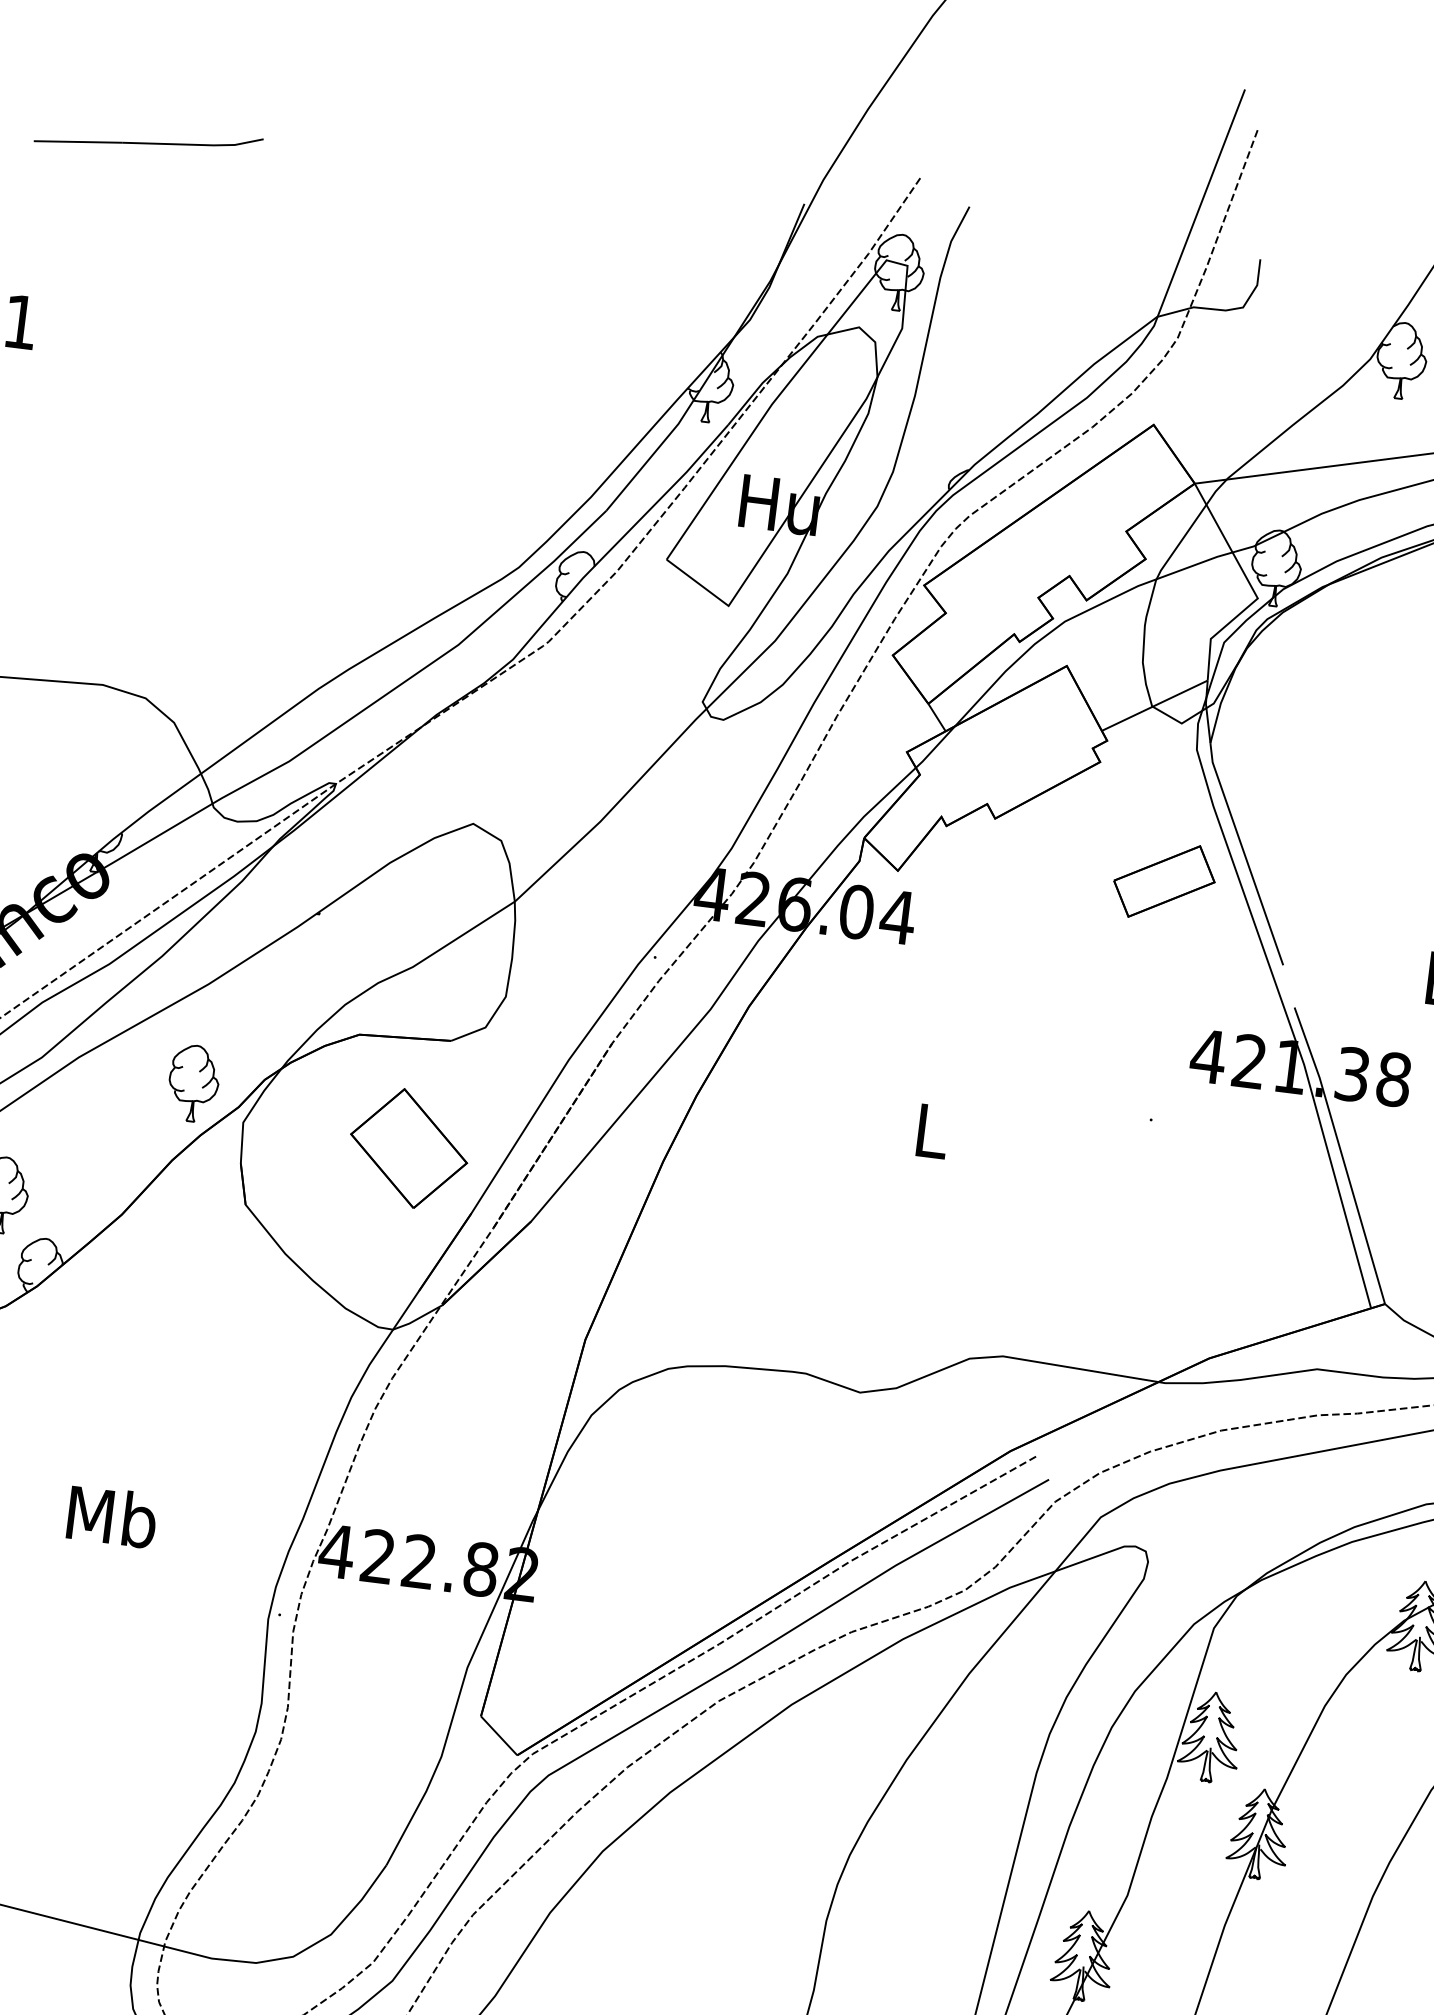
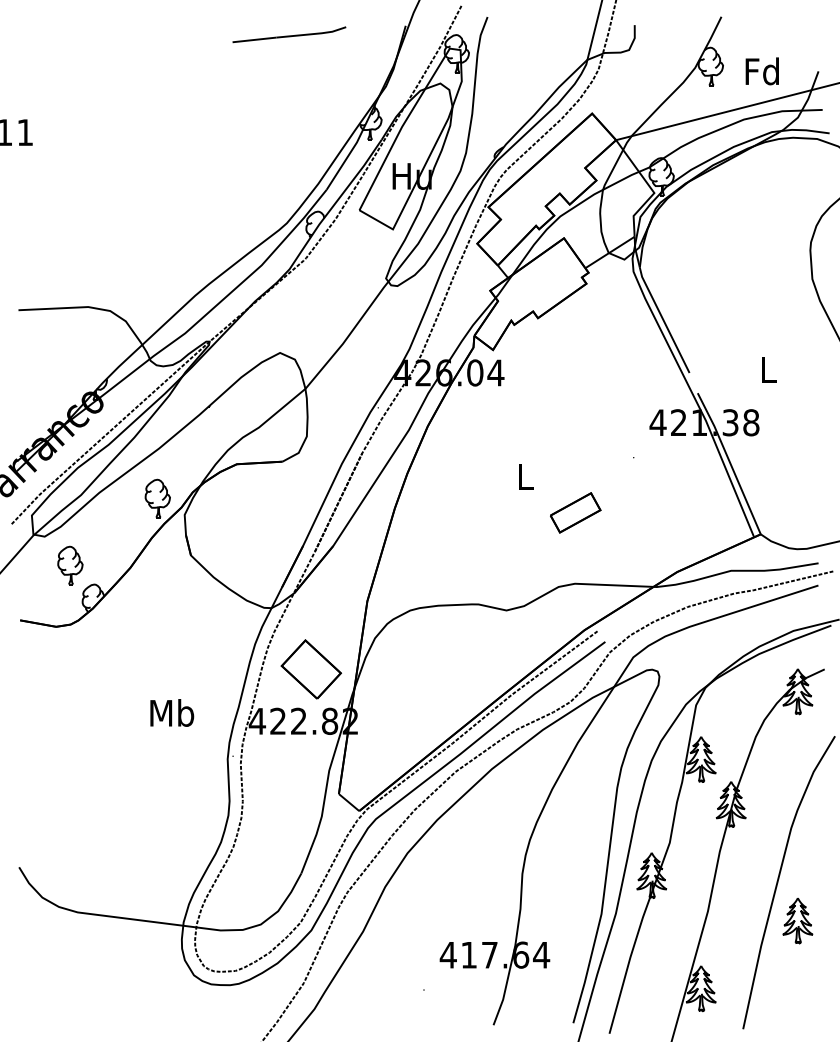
part: (148, 139) -> (289, 34), moved
part: (1164, 880) -> (575, 512), moved
part: (407, 1148) -> (310, 669), moved
text: (113, 1515) -> (172, 712), moved

